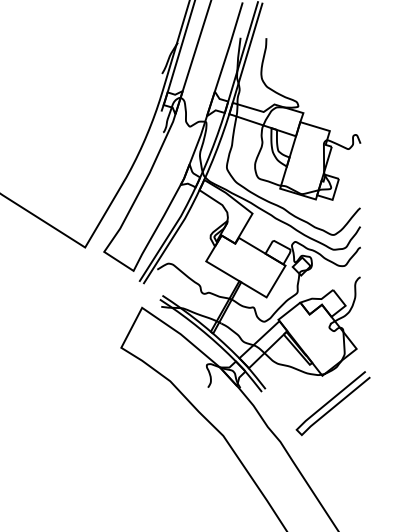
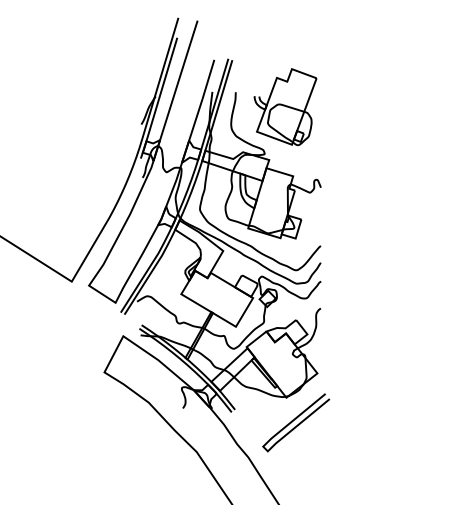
part: (321, 55) -> (285, 107), added

